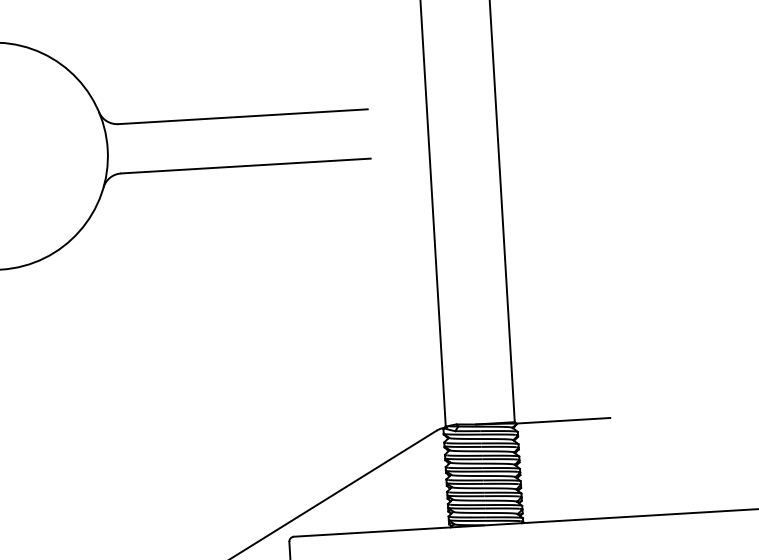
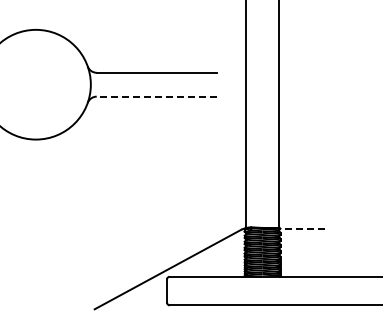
line: (244, 165) -> (156, 96), solid -> dashed
line: (562, 420) -> (302, 228), solid -> dashed

